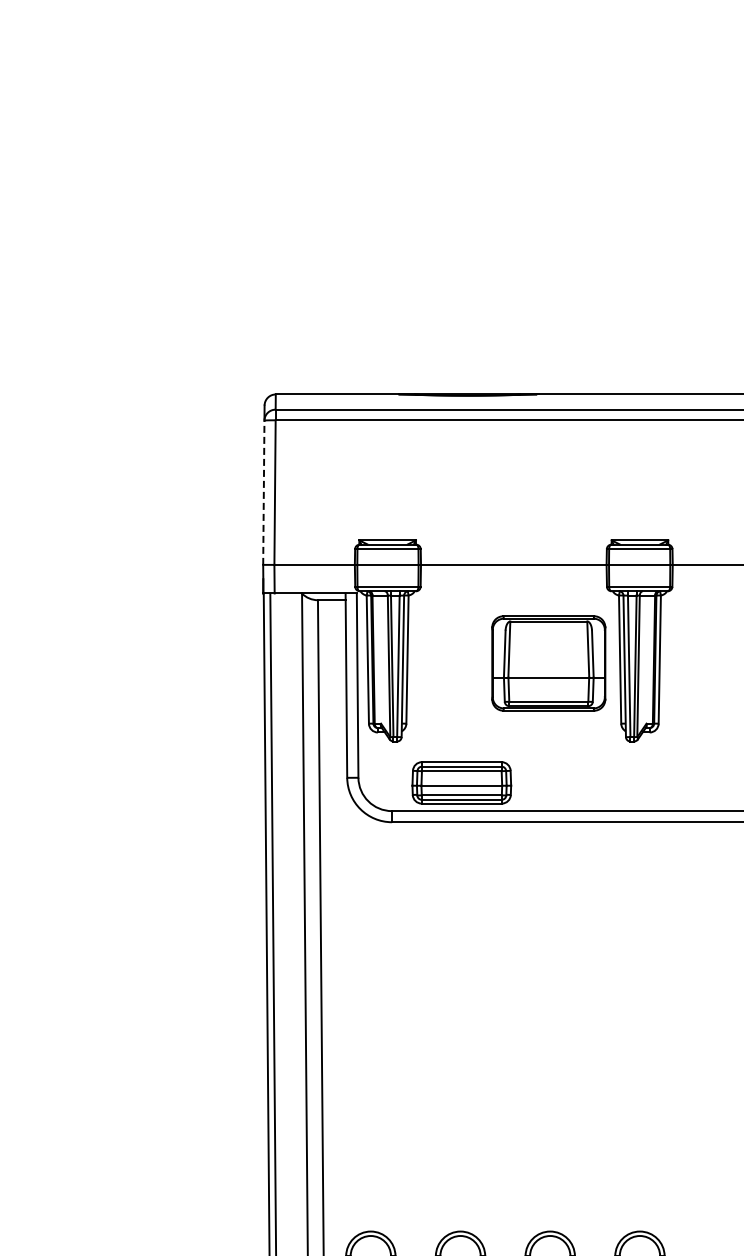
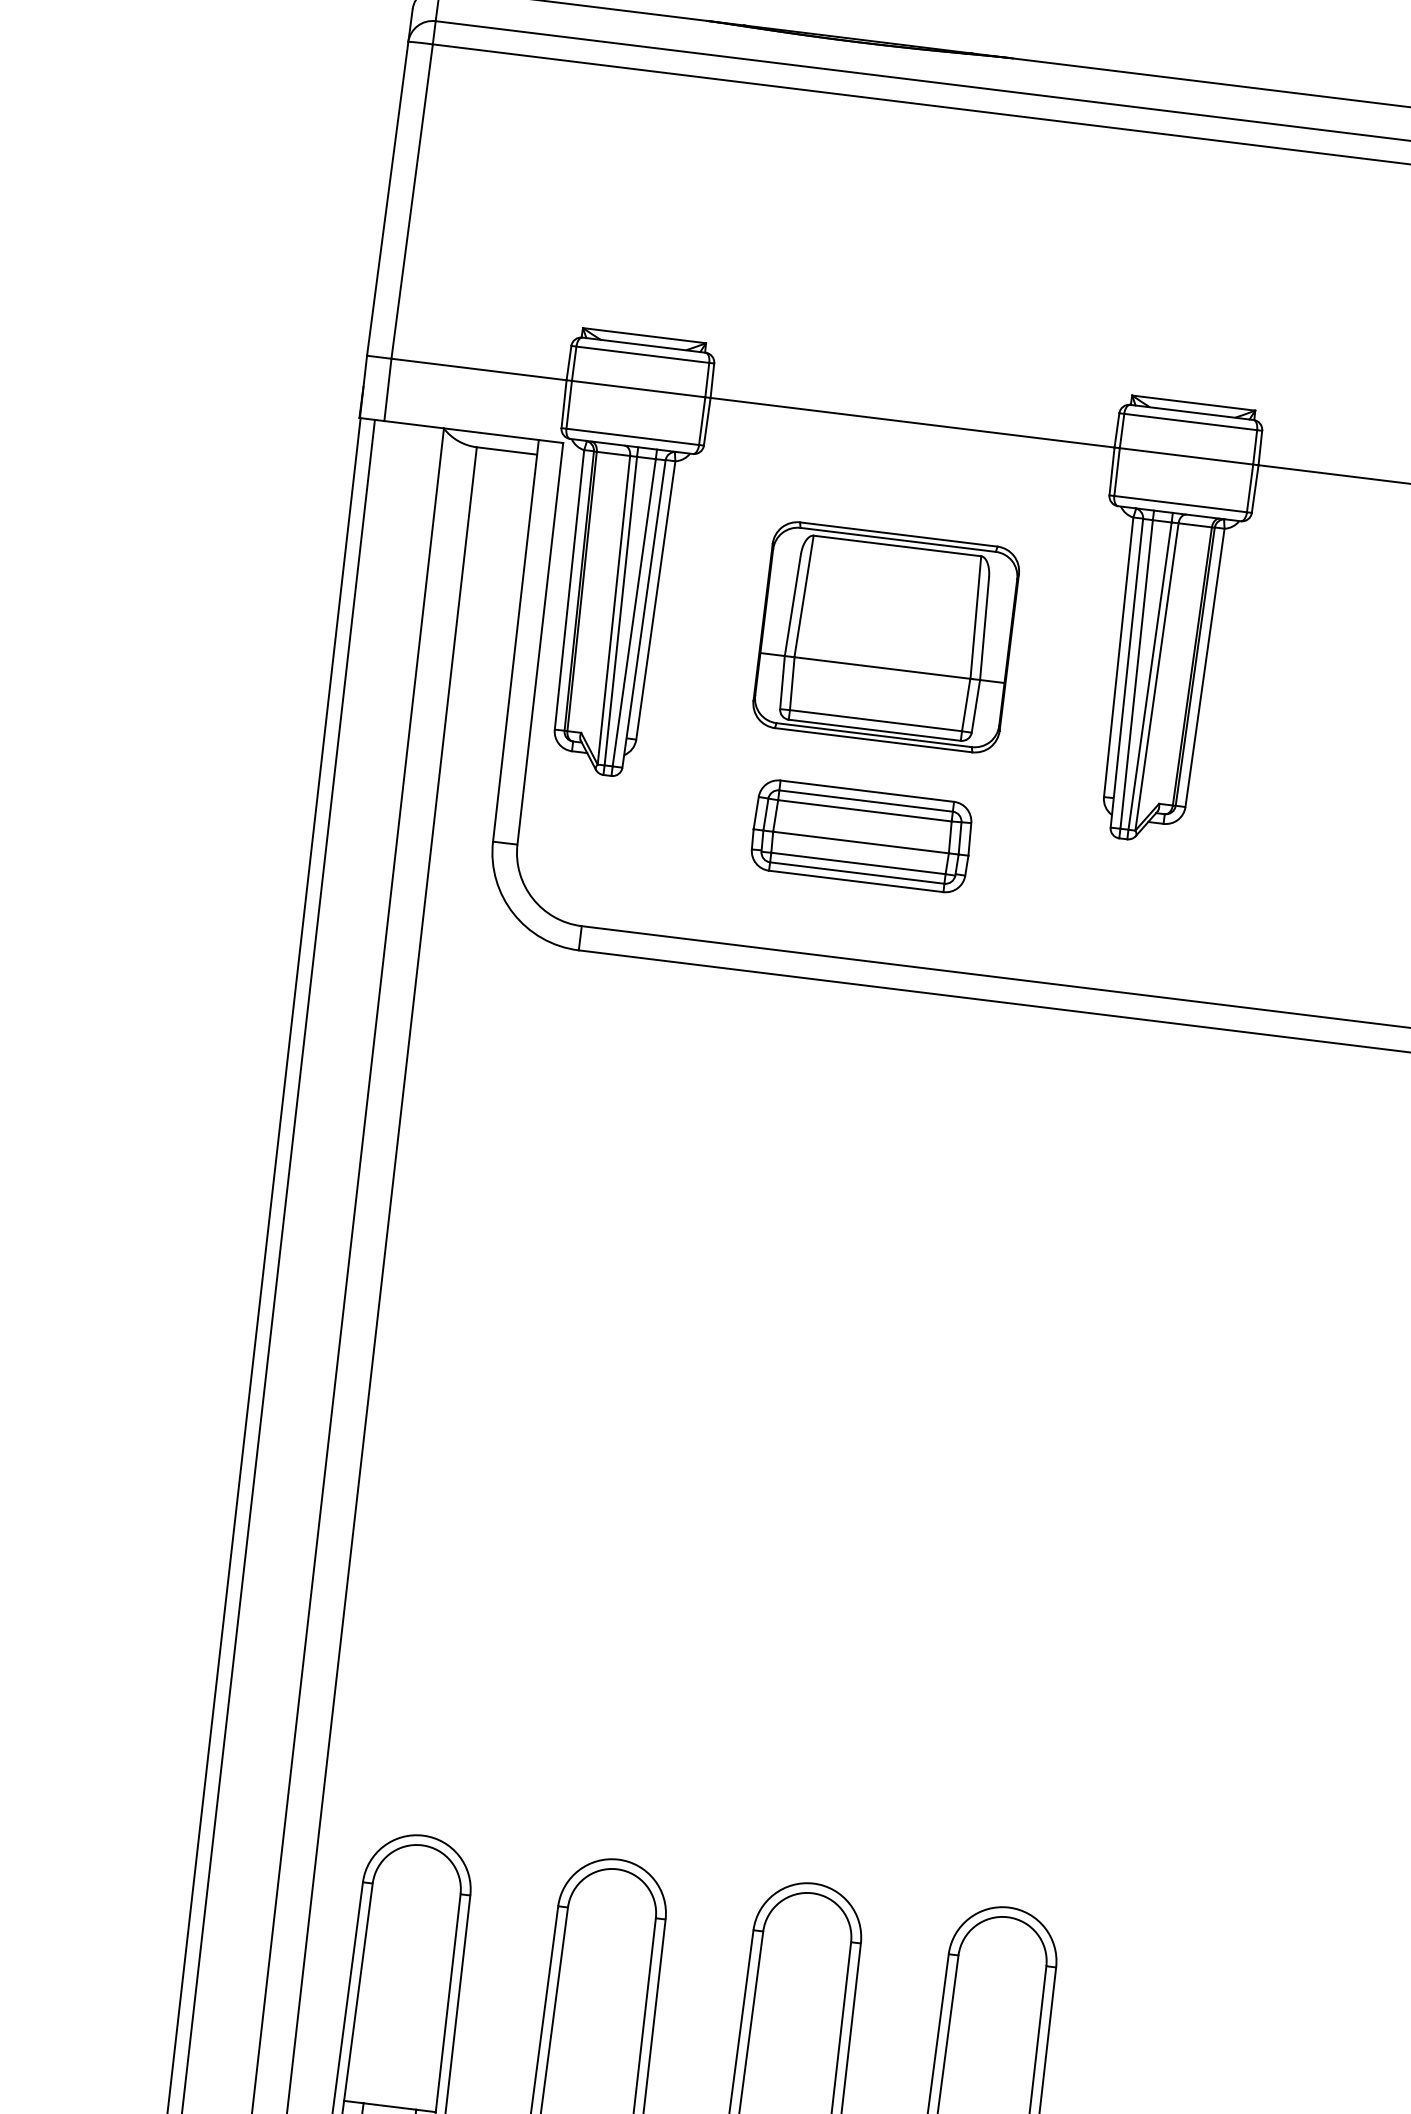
line: (263, 492) -> (387, 198), dashed -> solid
part: (548, 663) -> (885, 637), moved
part: (461, 782) -> (861, 835), moved

